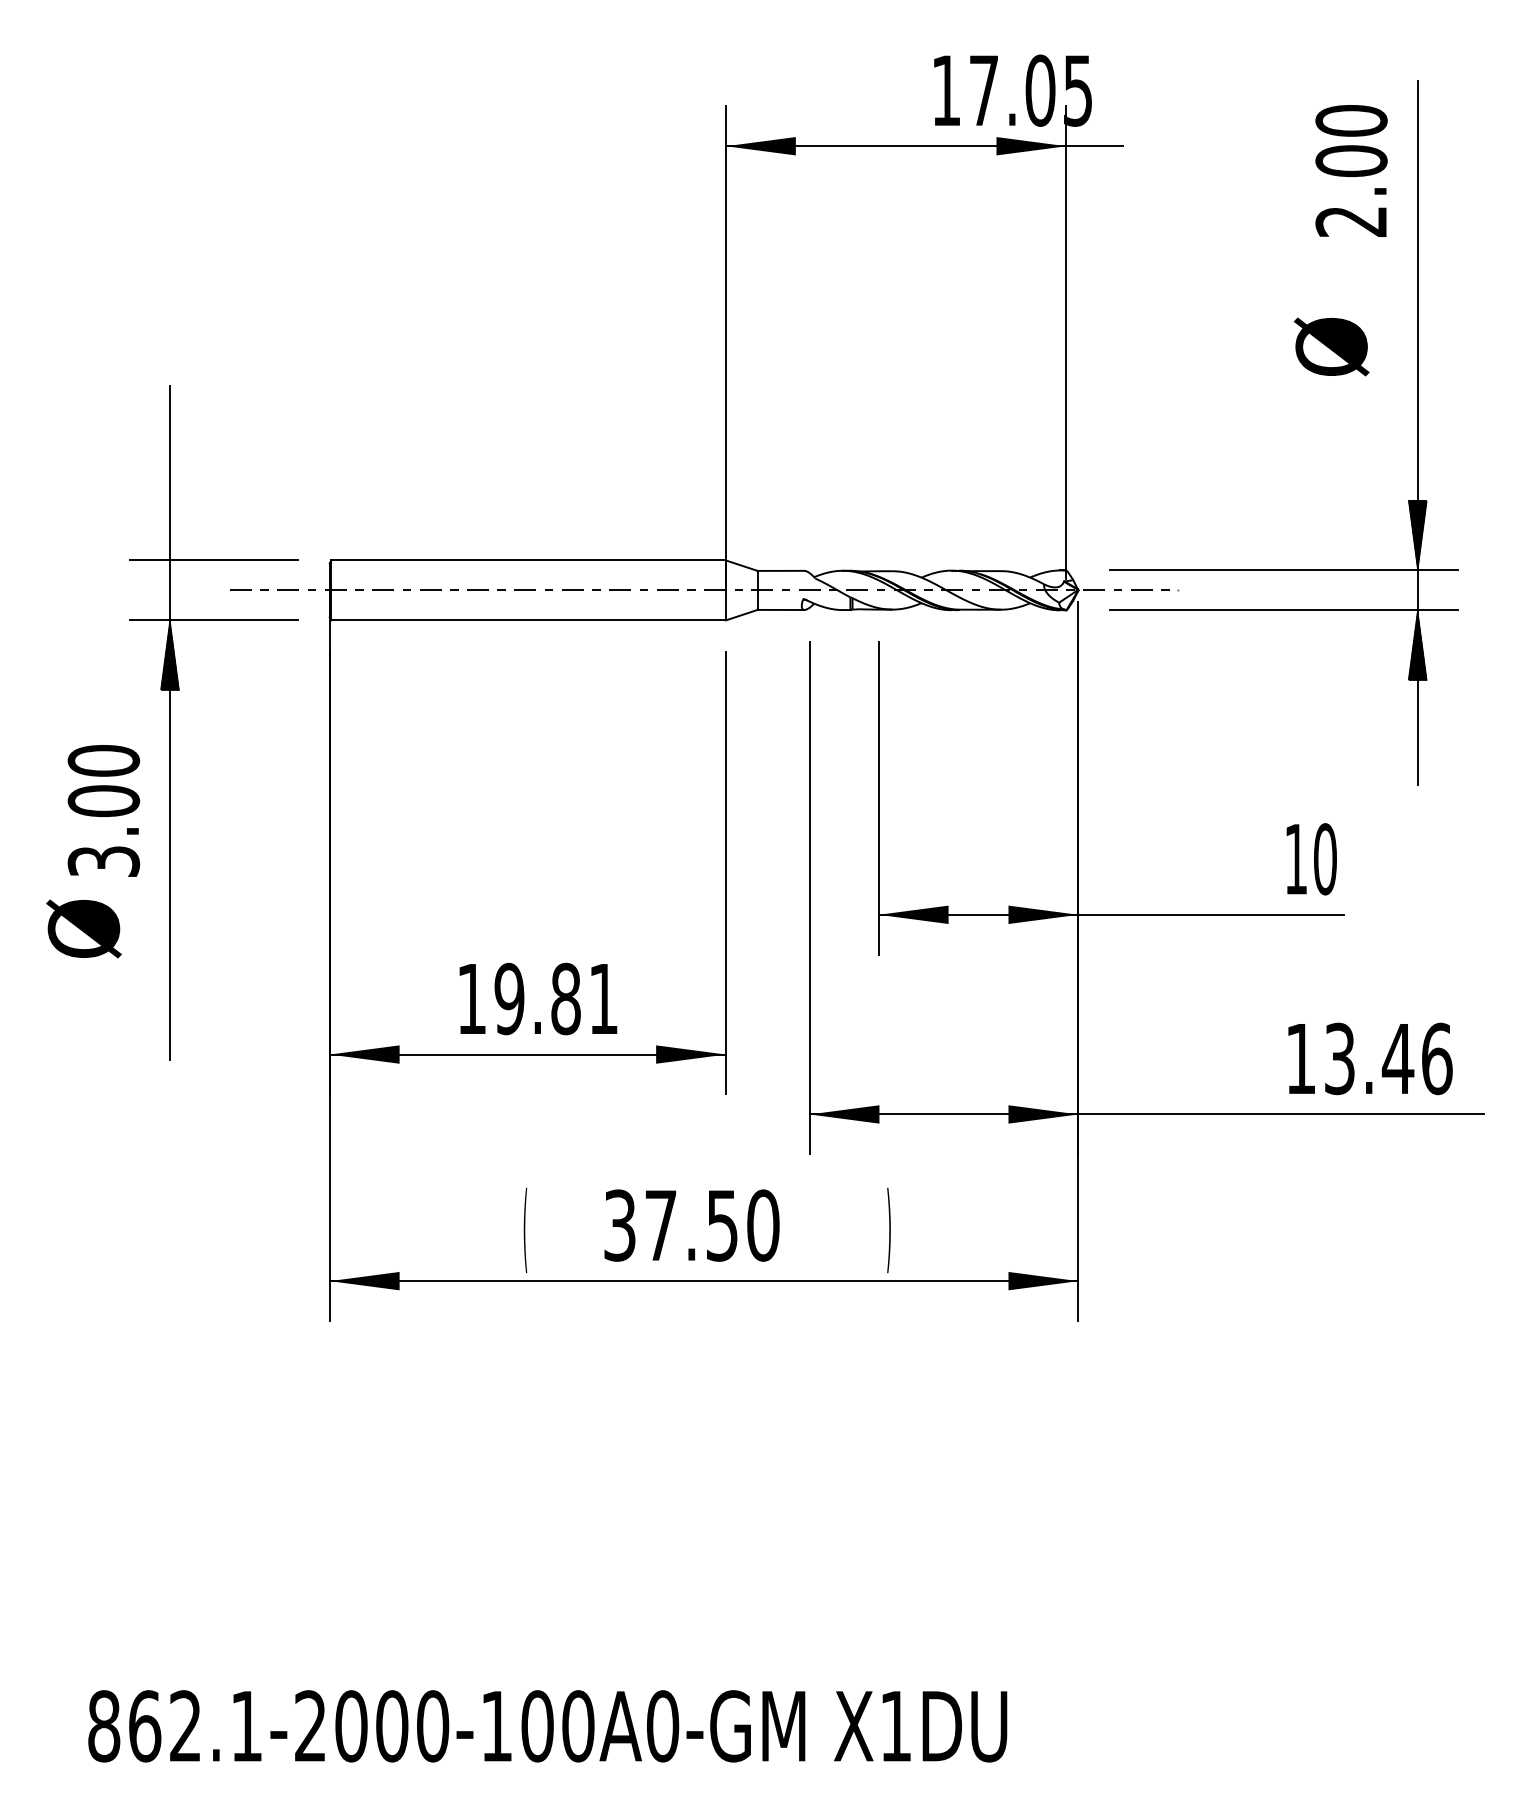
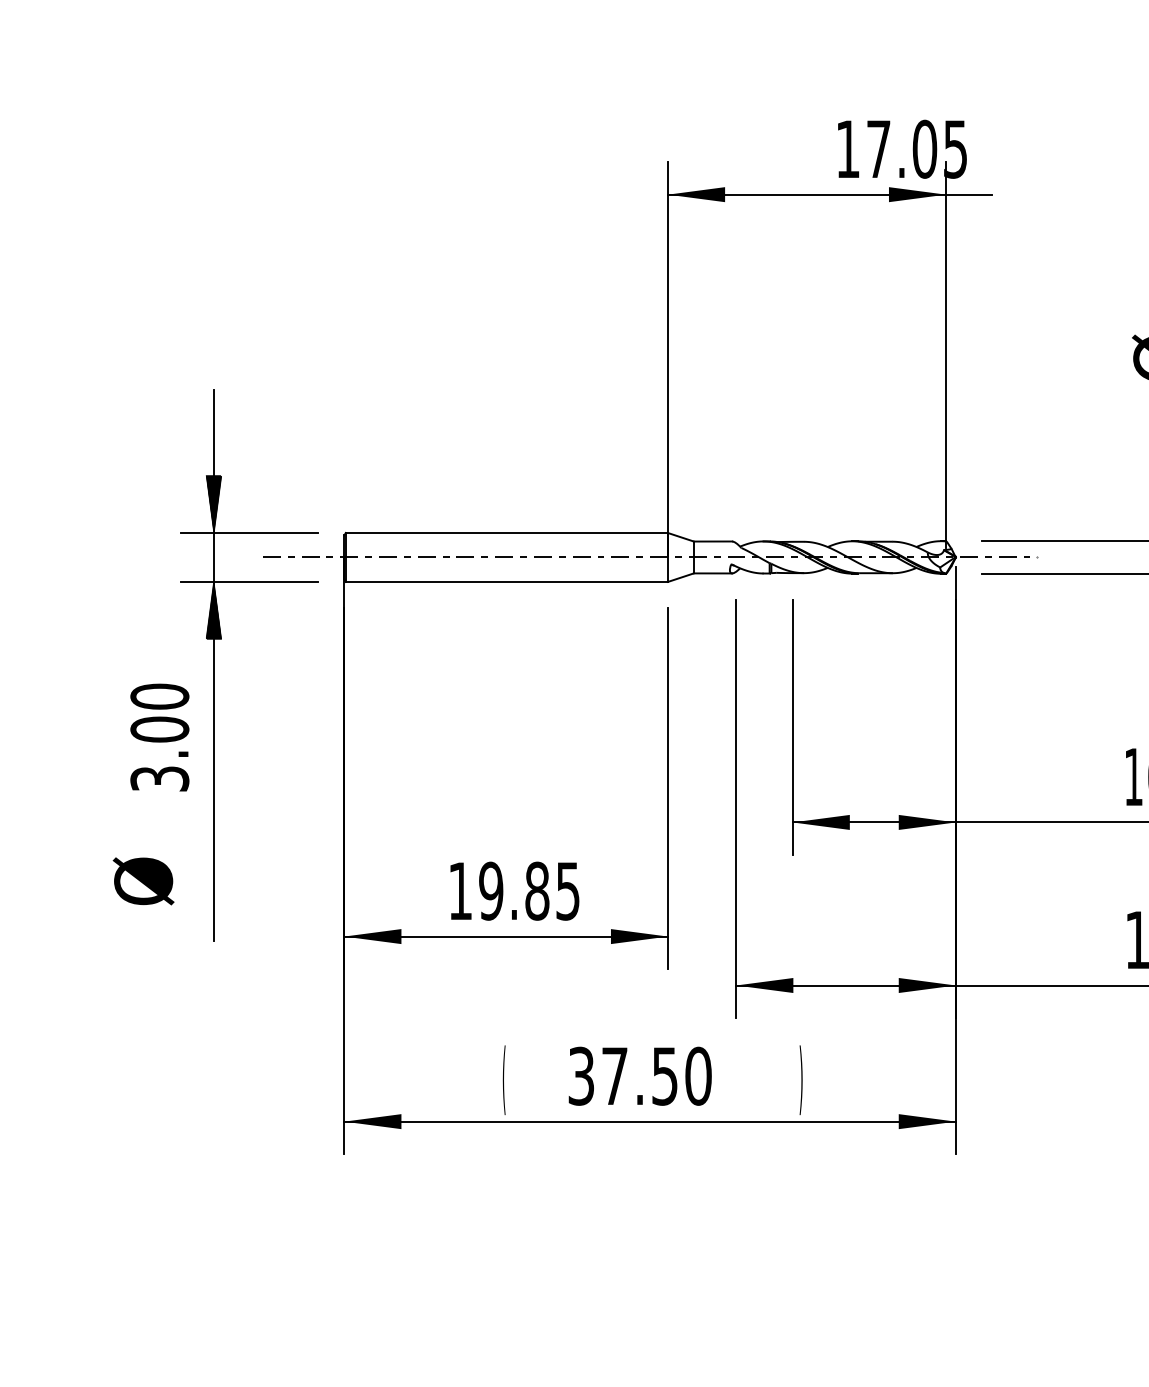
hatch: (169, 525) -> (213, 504), added
text: (83, 928) -> (143, 880), moved
text: (603, 999) -> (567, 891), 19.81 -> 19.85

